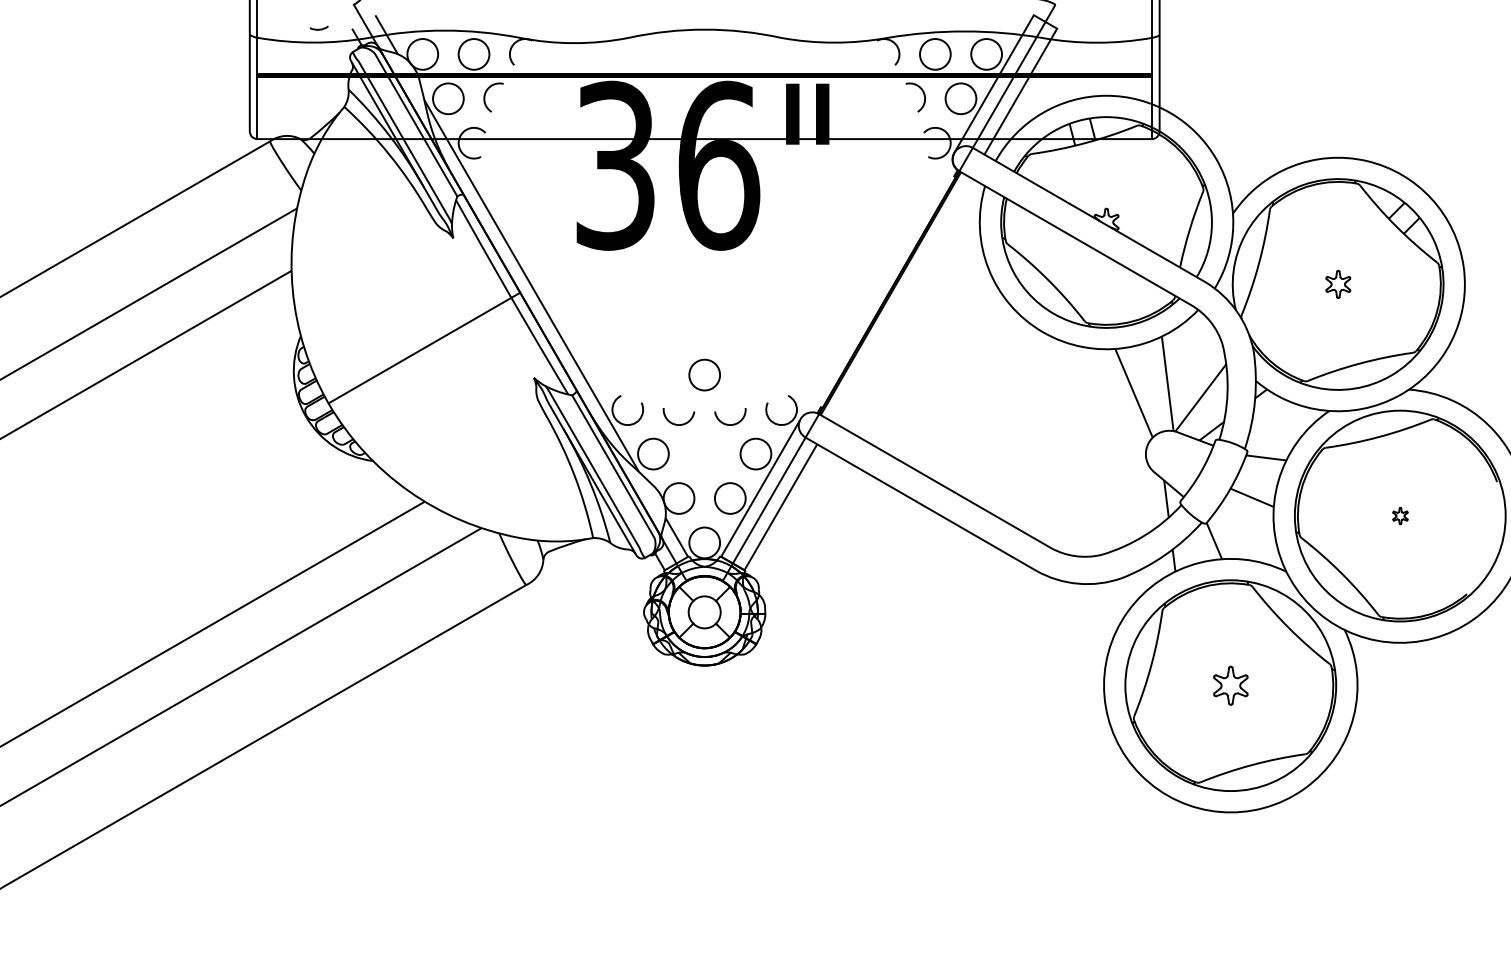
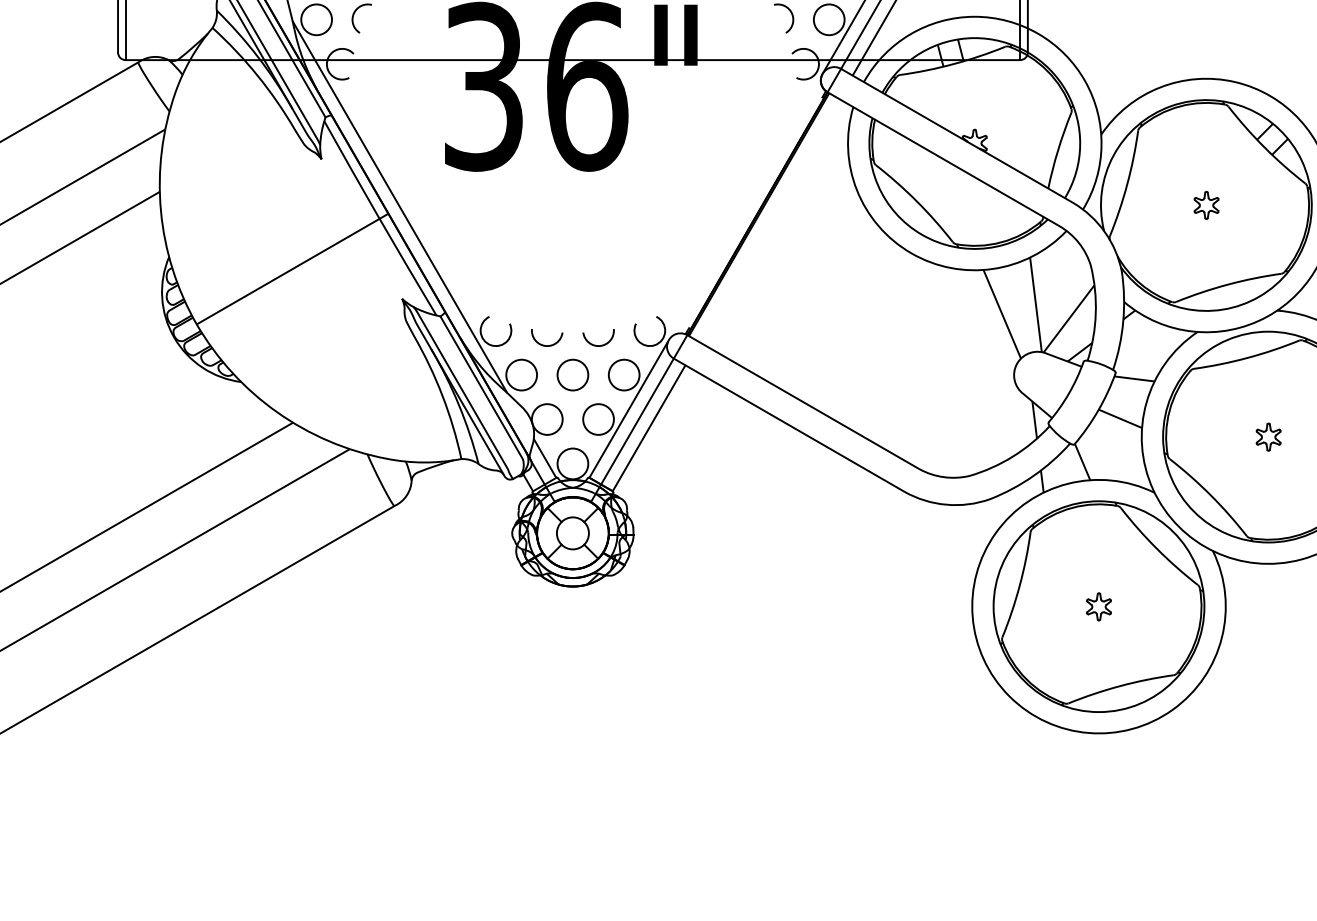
circle: (704, 374) -> (572, 374), moved
part: (1400, 515) -> (1268, 436), size x1.67
part: (1230, 685) -> (1098, 606), size x0.71

